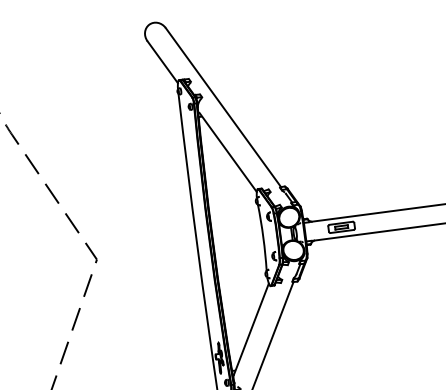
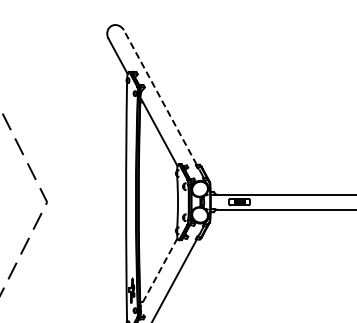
line: (223, 107) -> (160, 97), solid -> dashed
line: (251, 330) -> (159, 272), solid -> dashed

